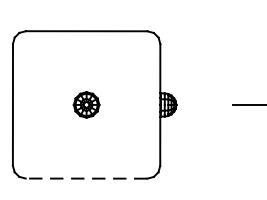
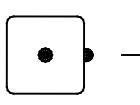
line: (86, 178) -> (45, 93), dashed -> solid

